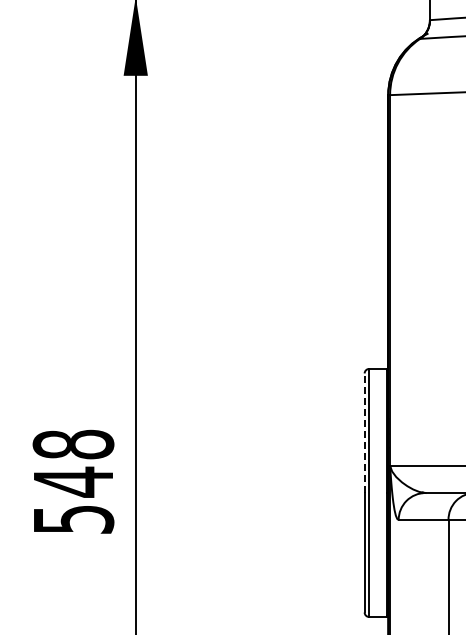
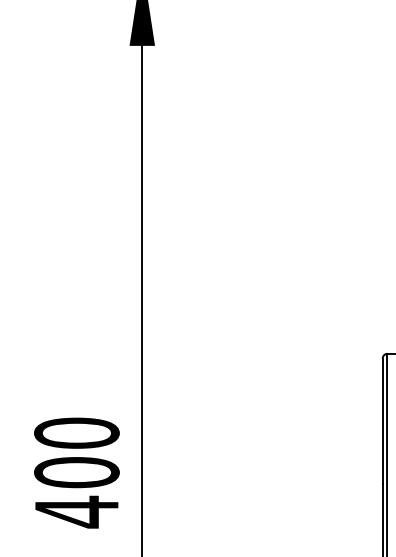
line: (364, 433) -> (382, 421), dashed -> solid
text: (73, 482) -> (76, 473), 548 -> 400

